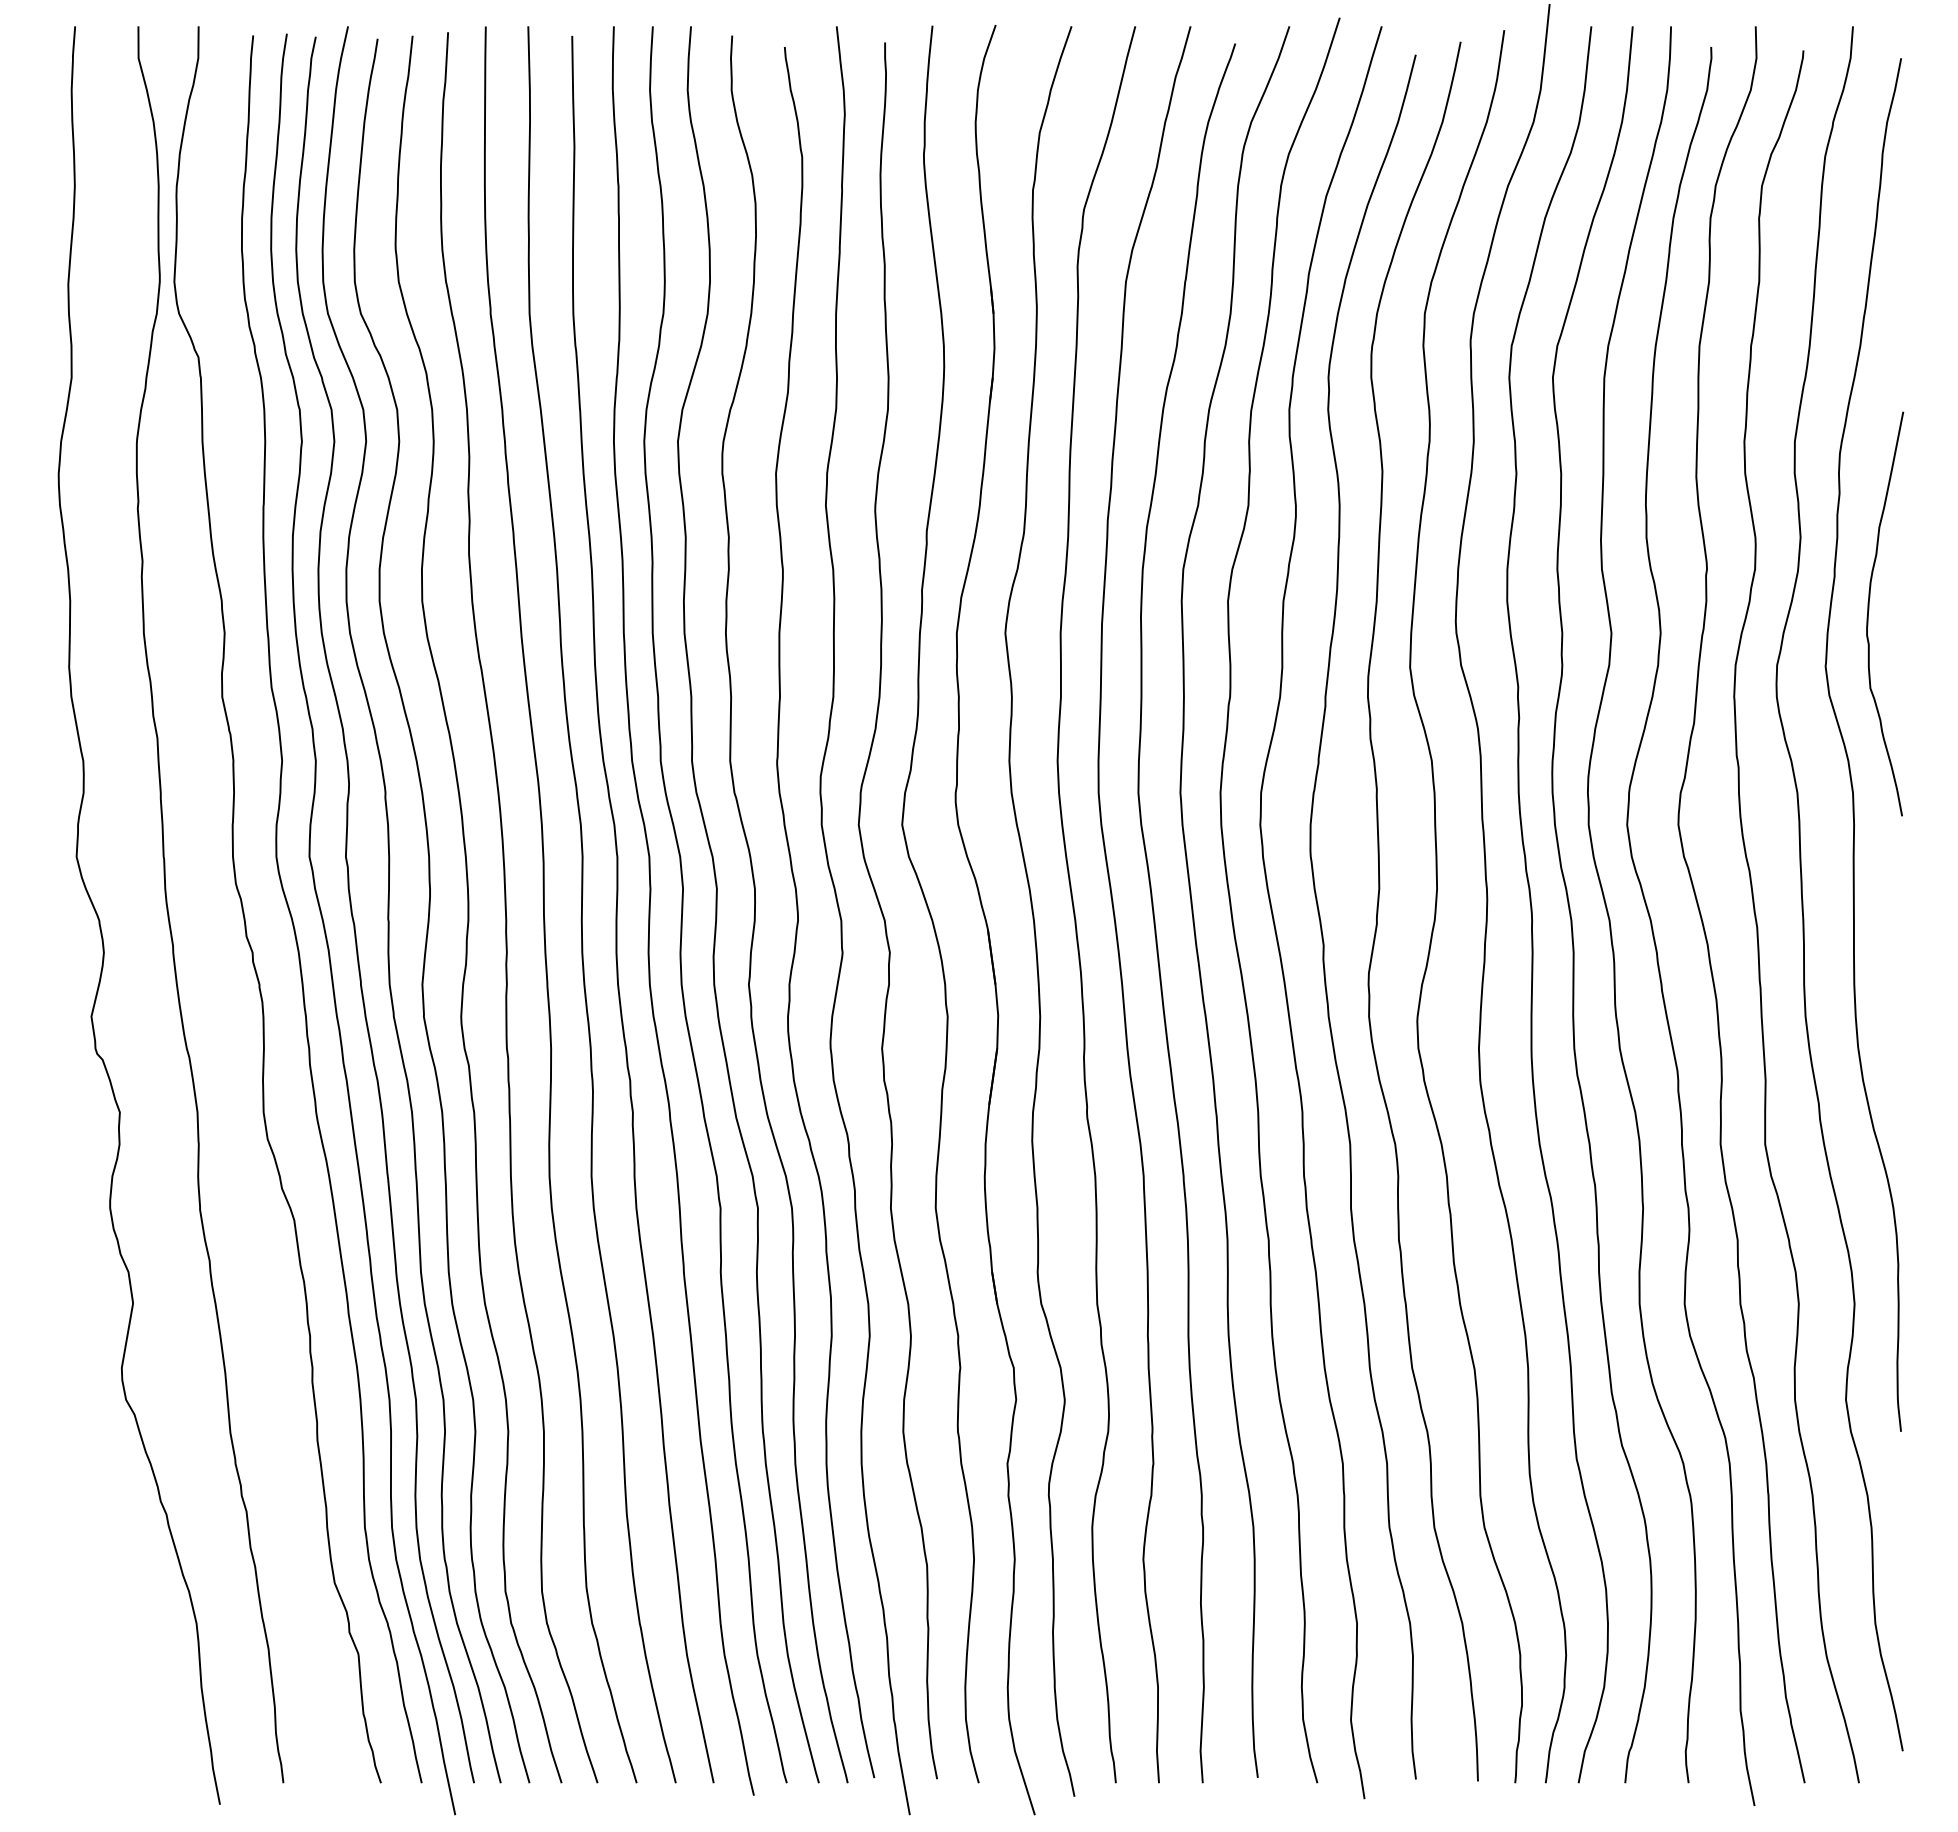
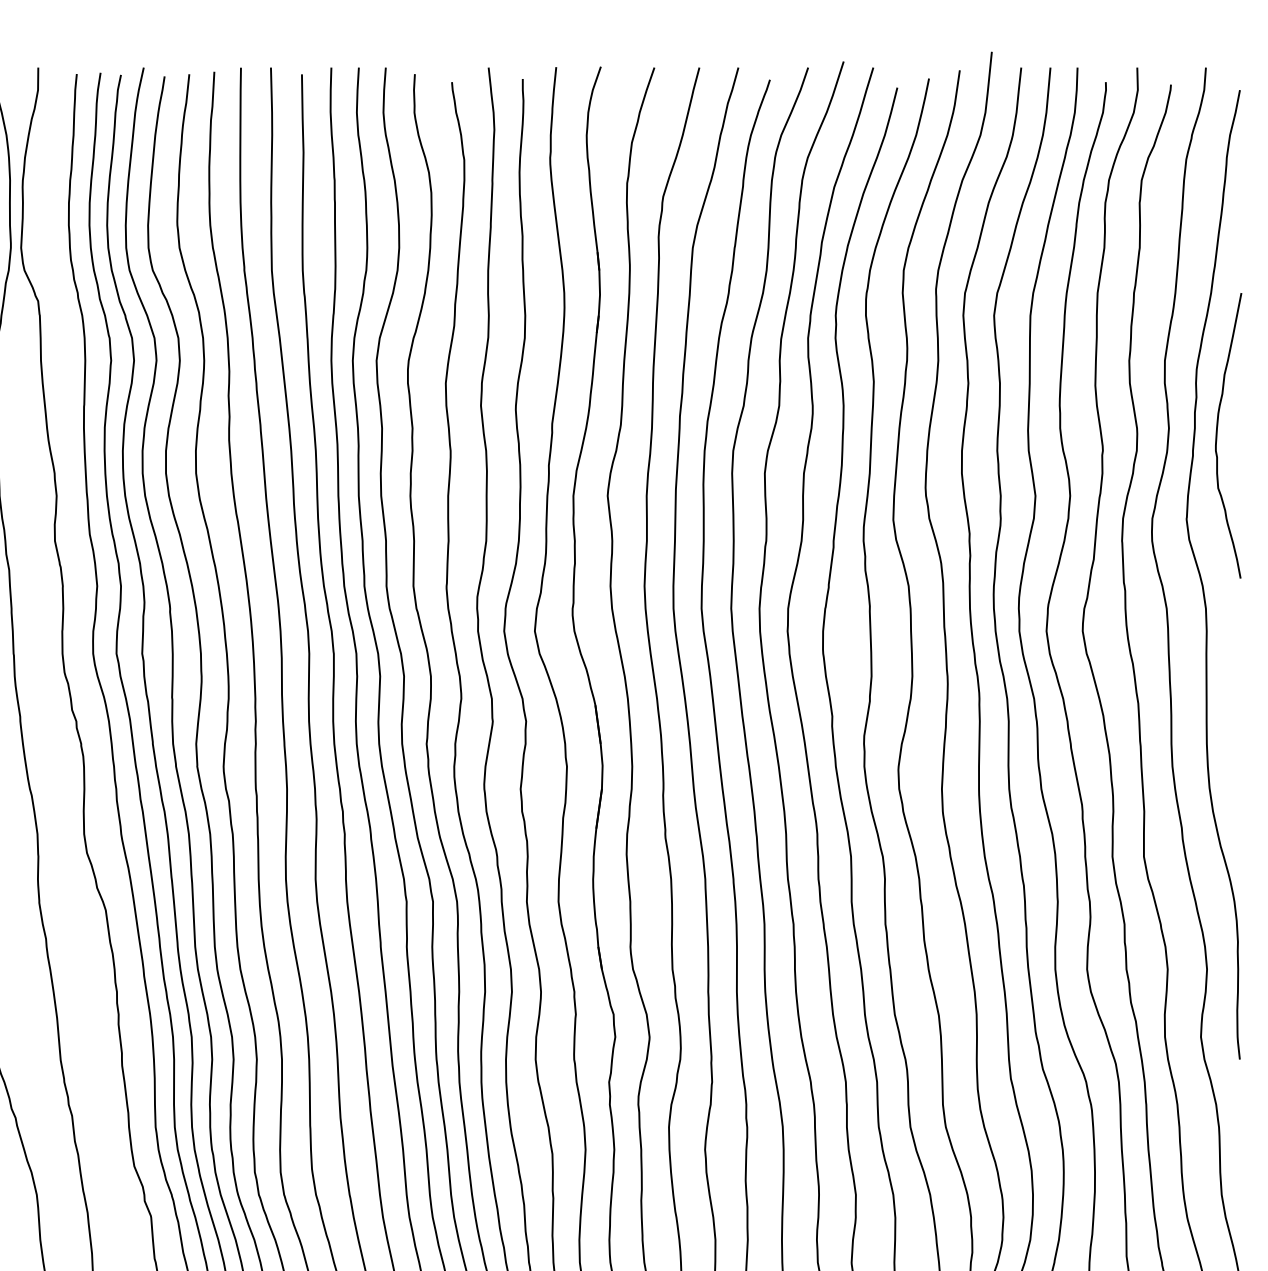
curve: (1869, 610) -> (1217, 433), moved

